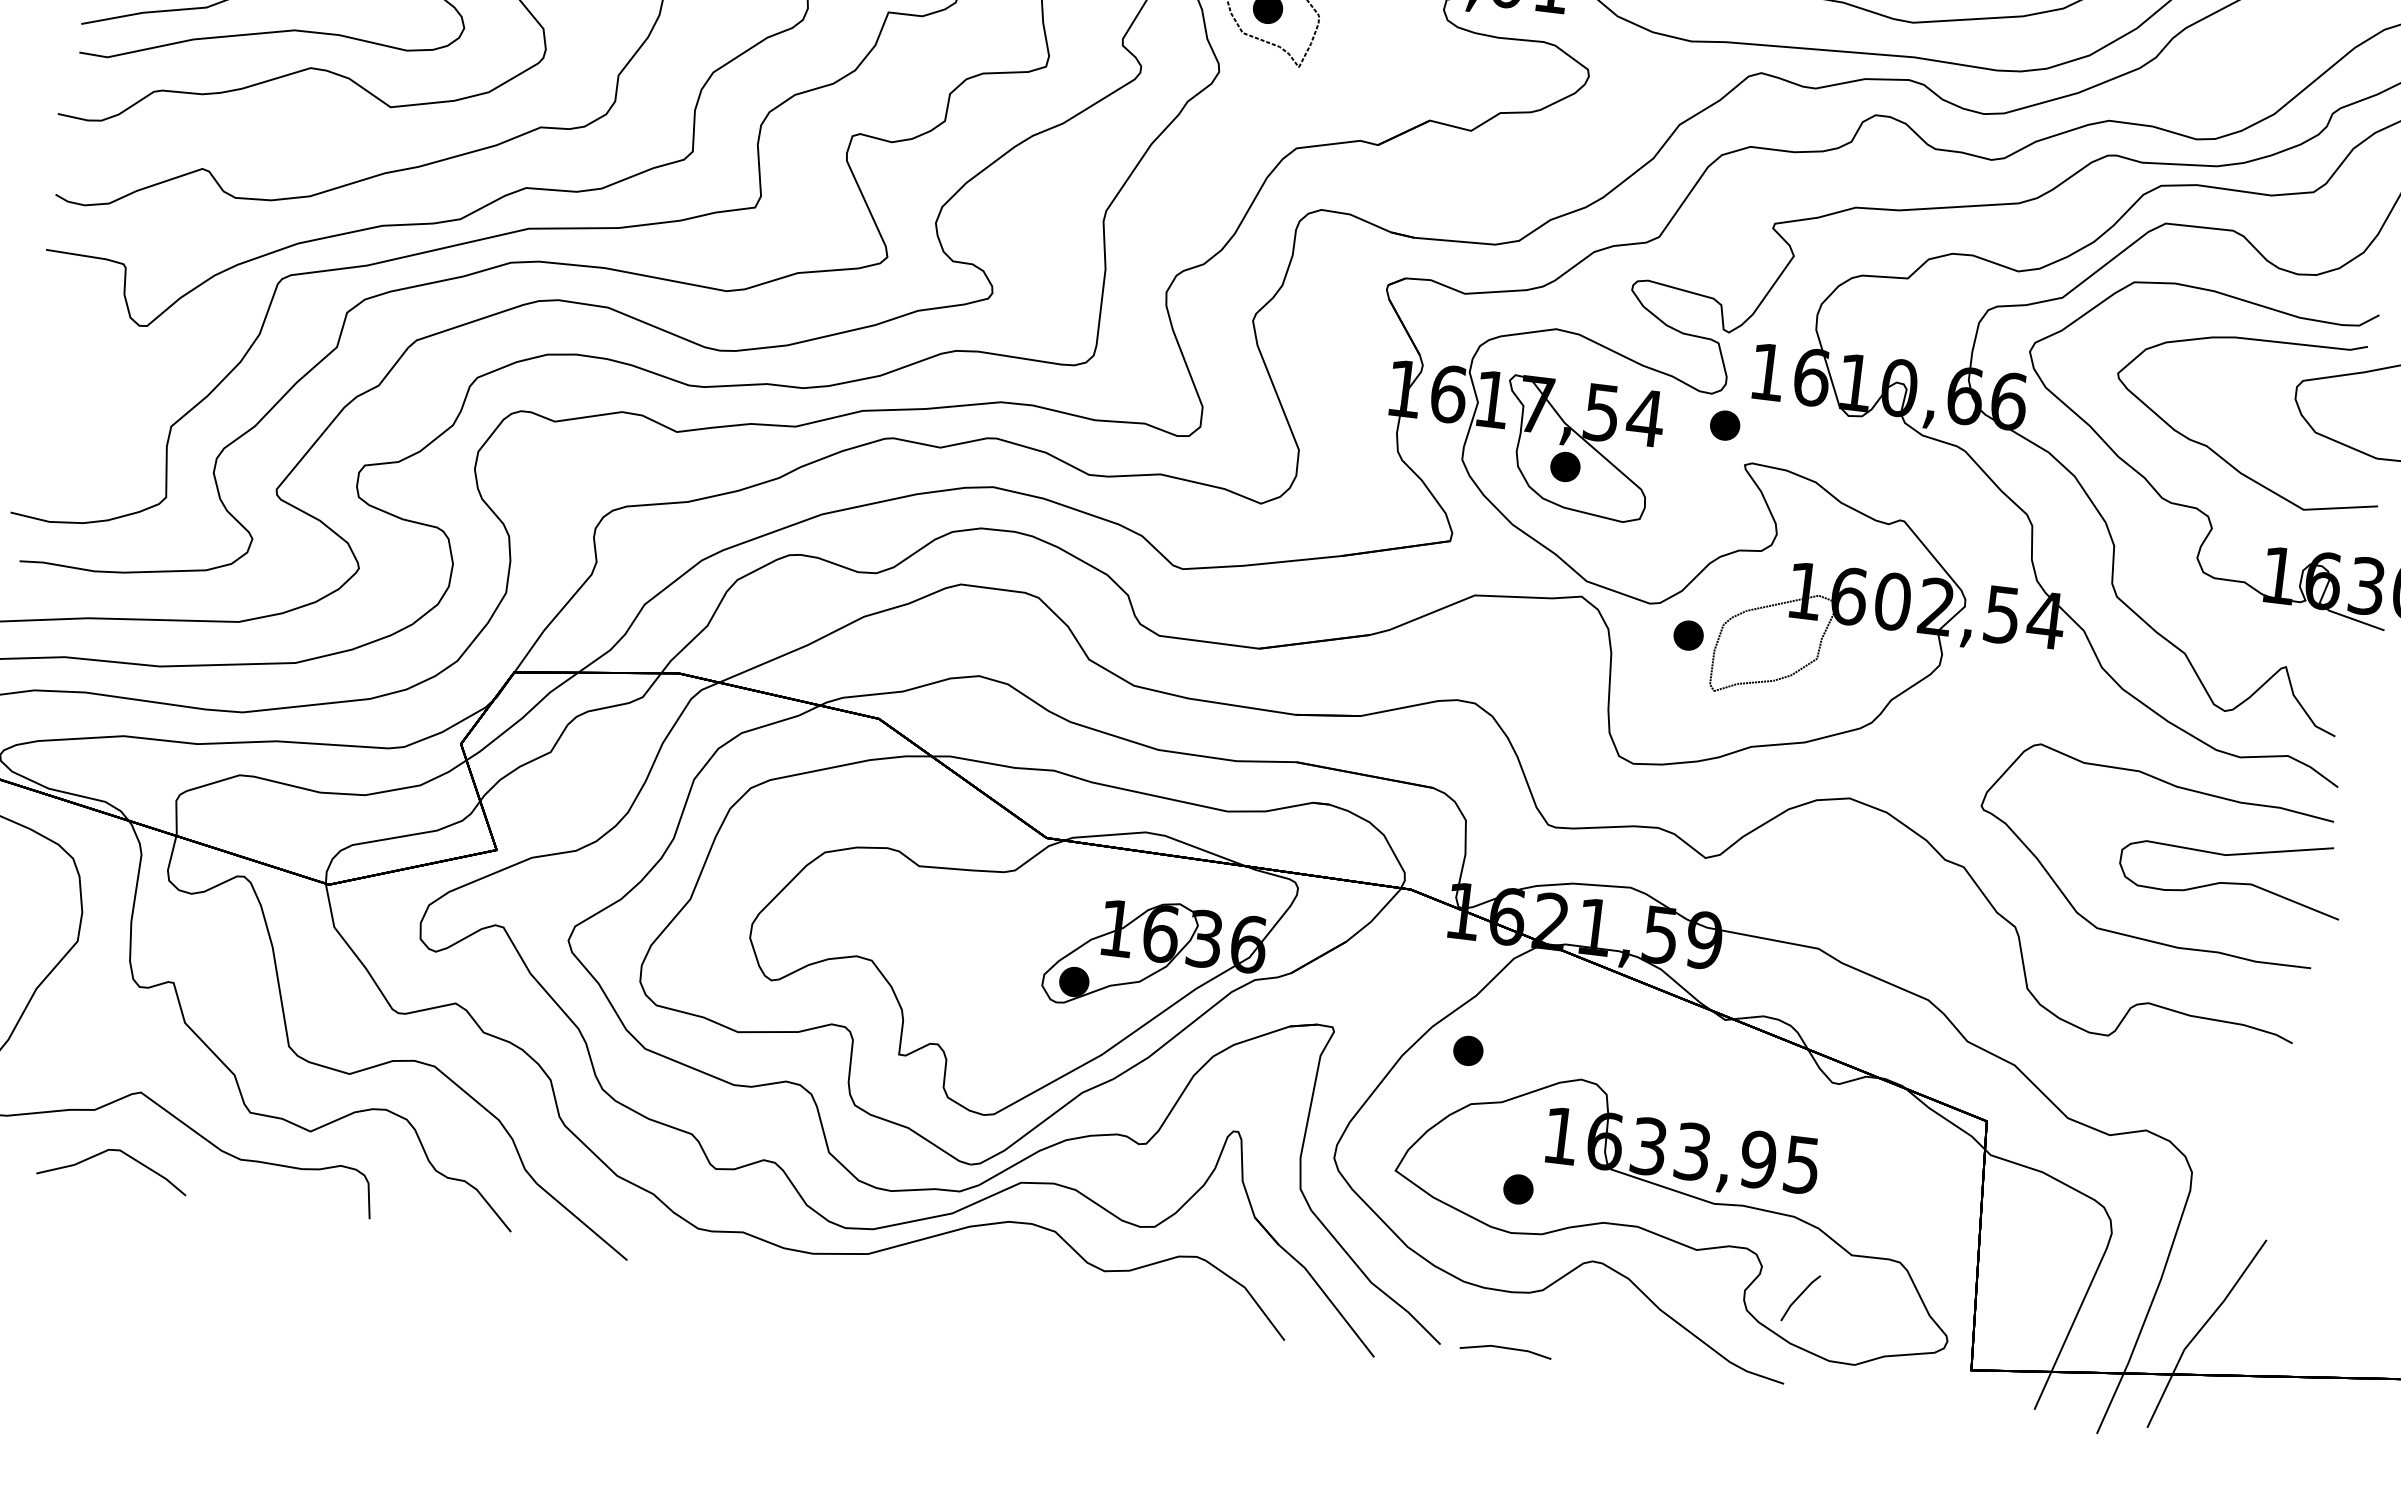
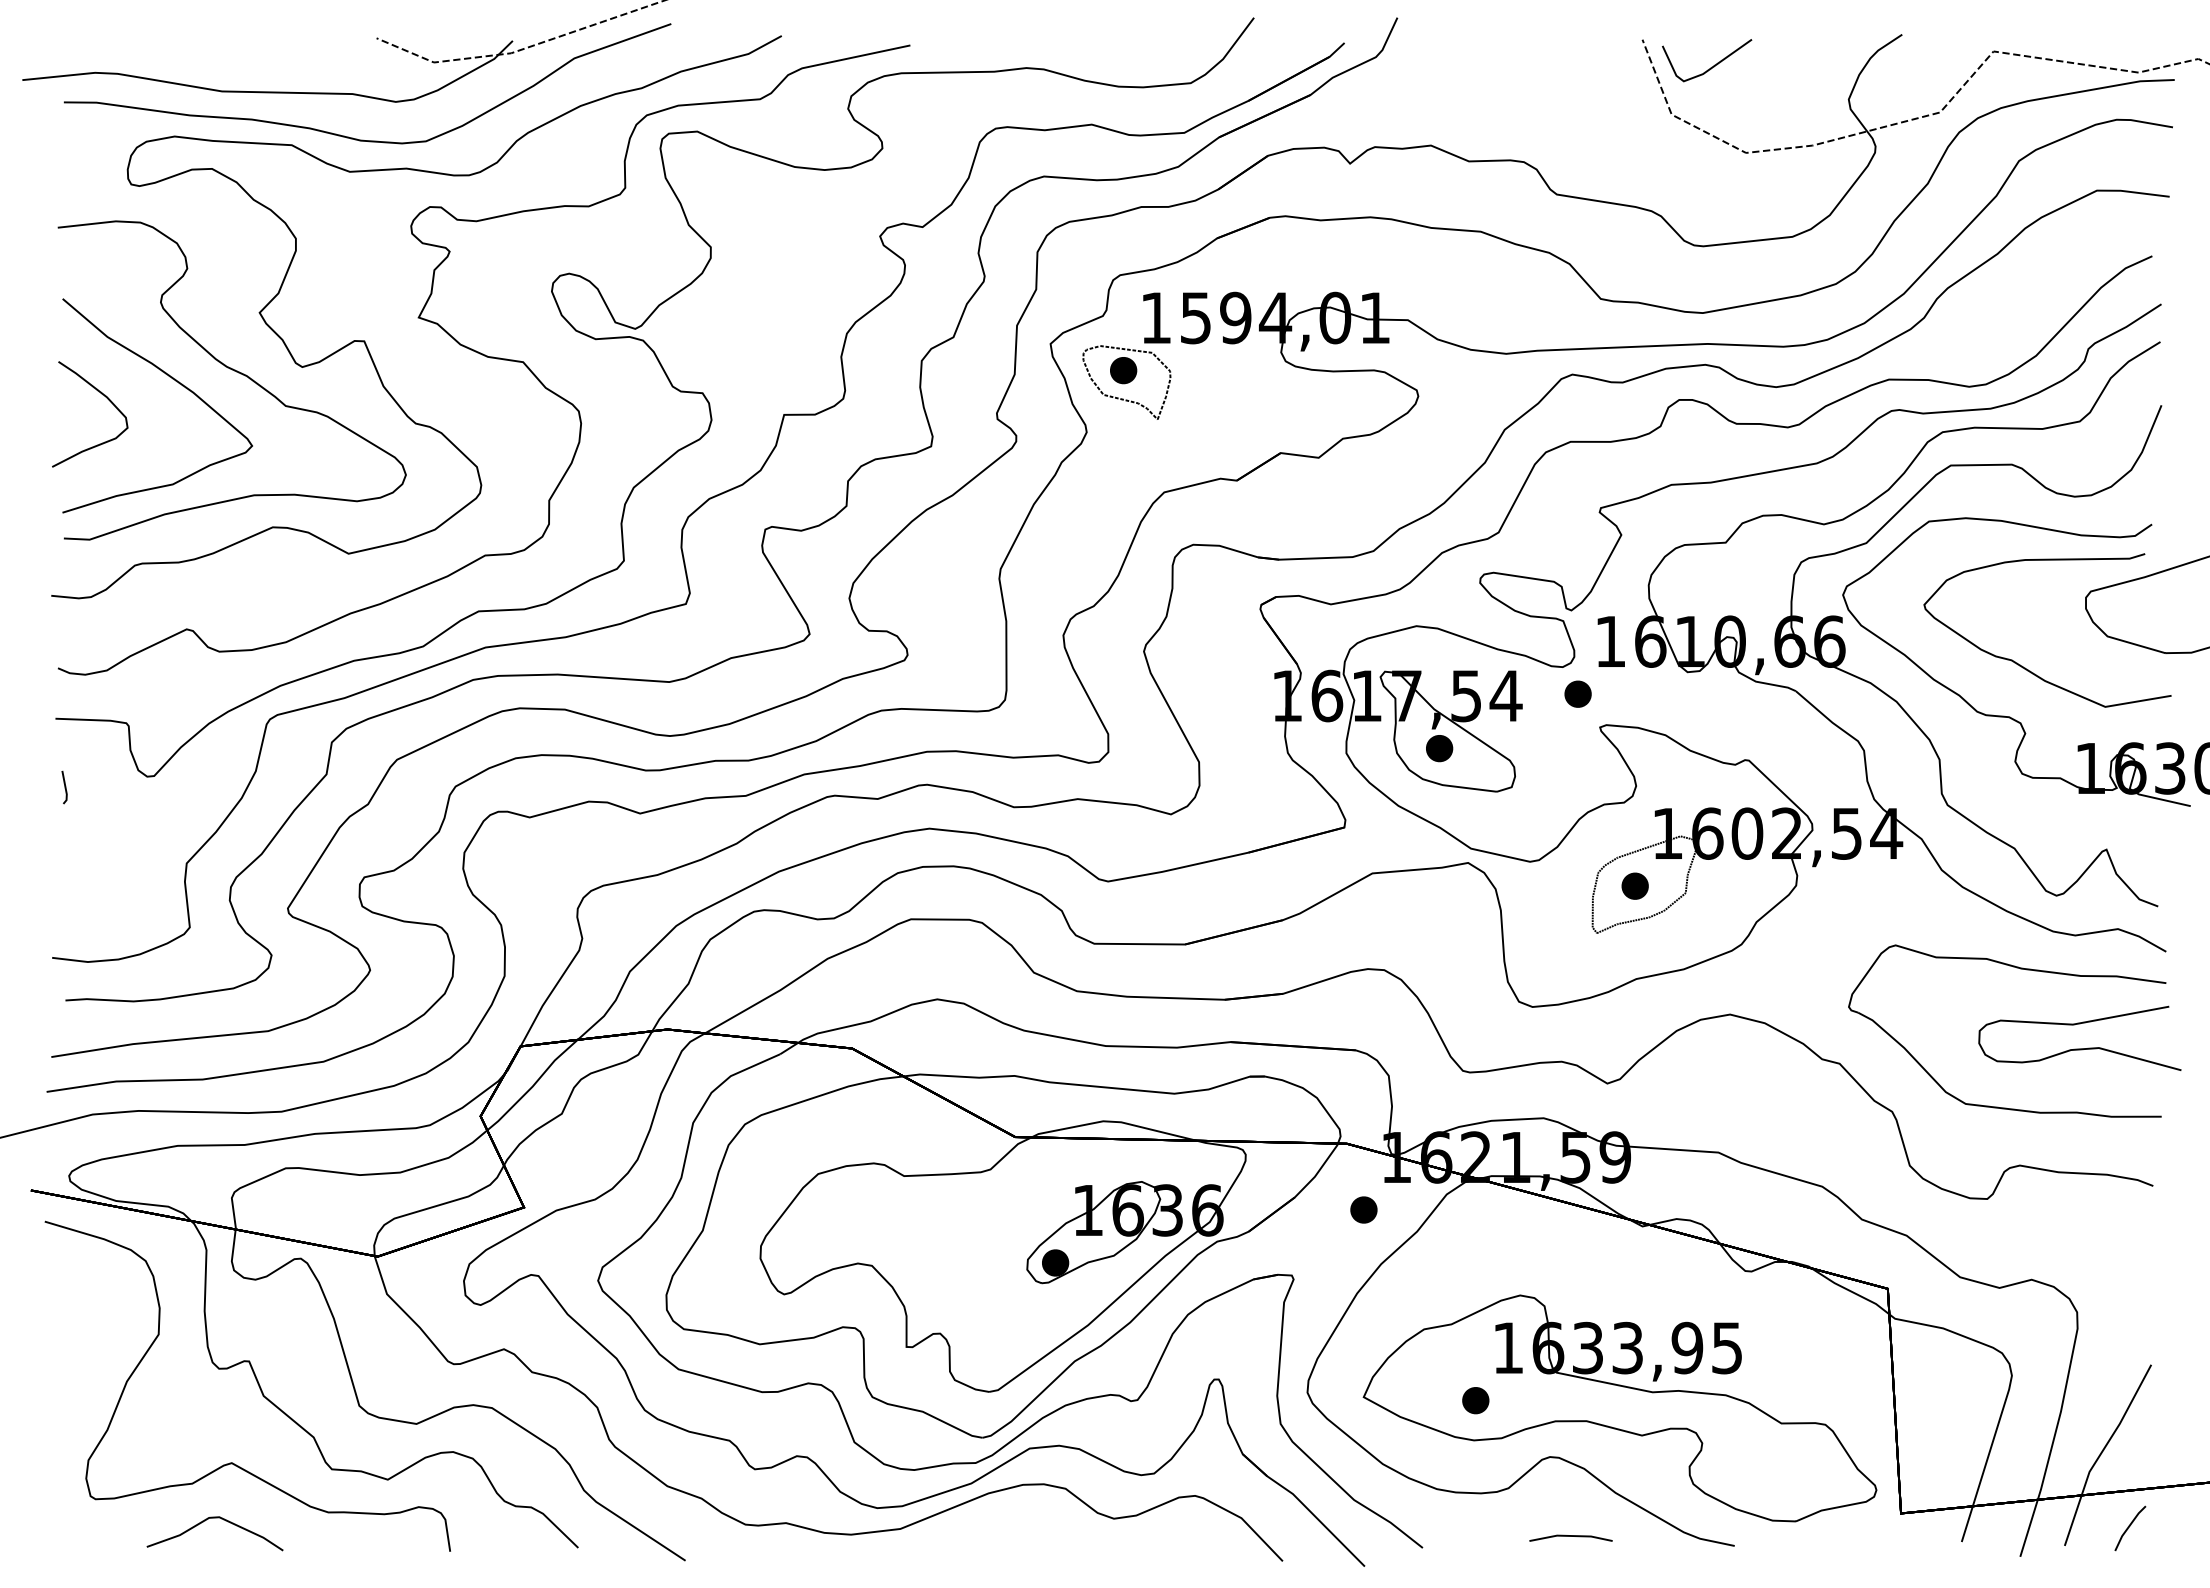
line: (46, 326) -> (64, 787), added
part: (1687, 634) -> (1634, 885), moved
part: (1467, 1050) -> (1363, 1209), moved
line: (1799, 1297) -> (2129, 1527), moved
line: (1505, 1348) -> (1570, 1536), moved

